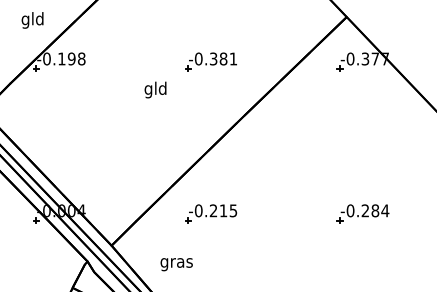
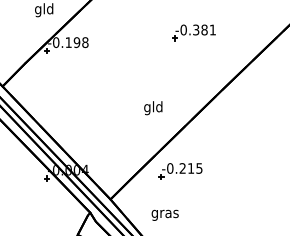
part: (210, 61) -> (193, 32), moved
text: (155, 89) -> (153, 107), moved
part: (211, 213) -> (180, 170), moved

